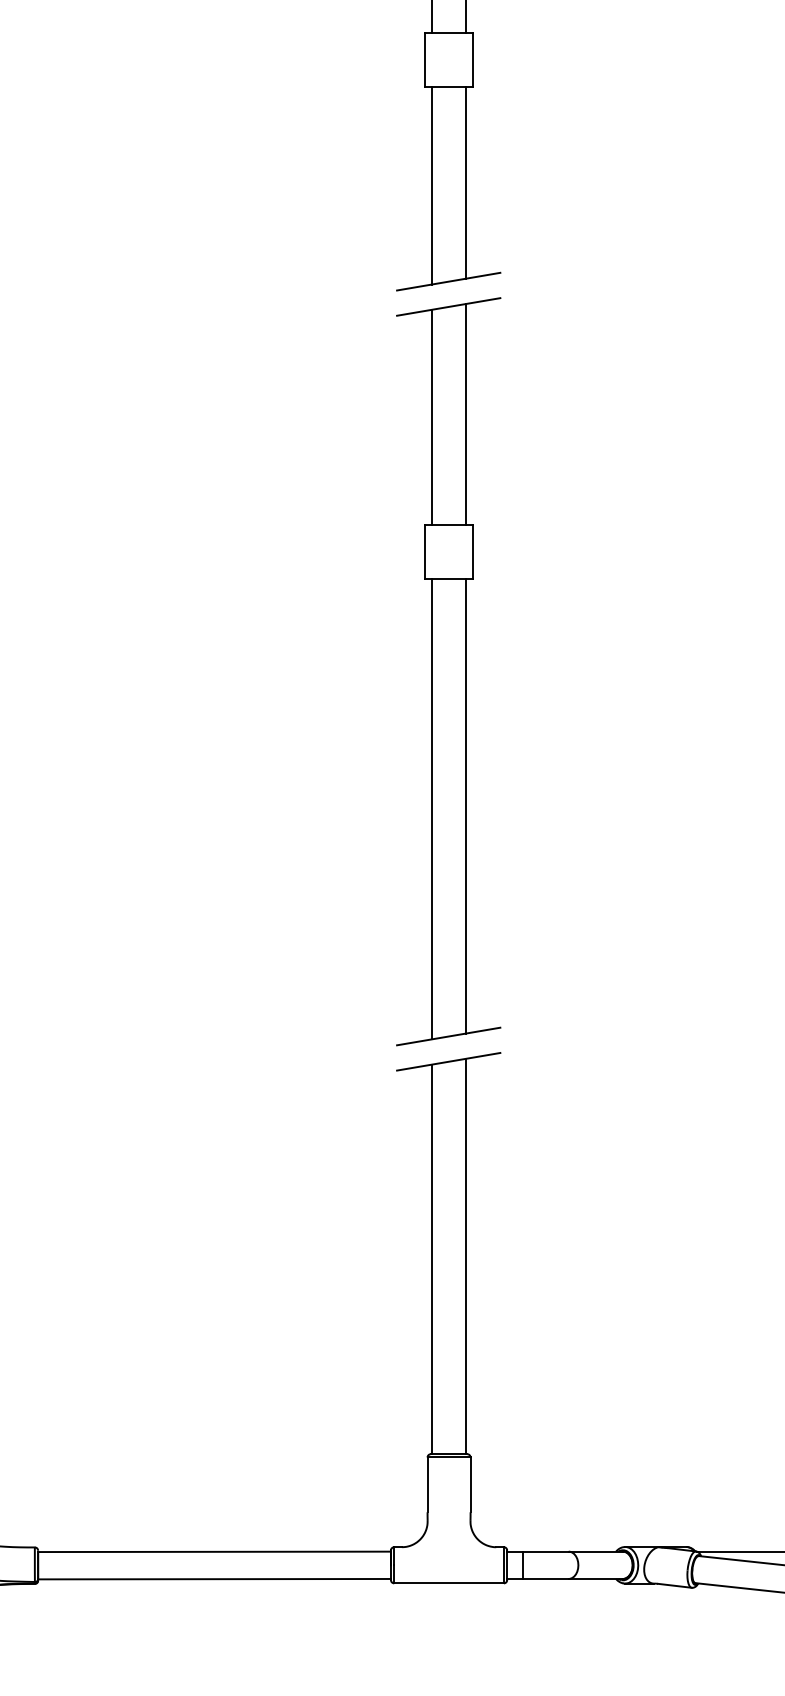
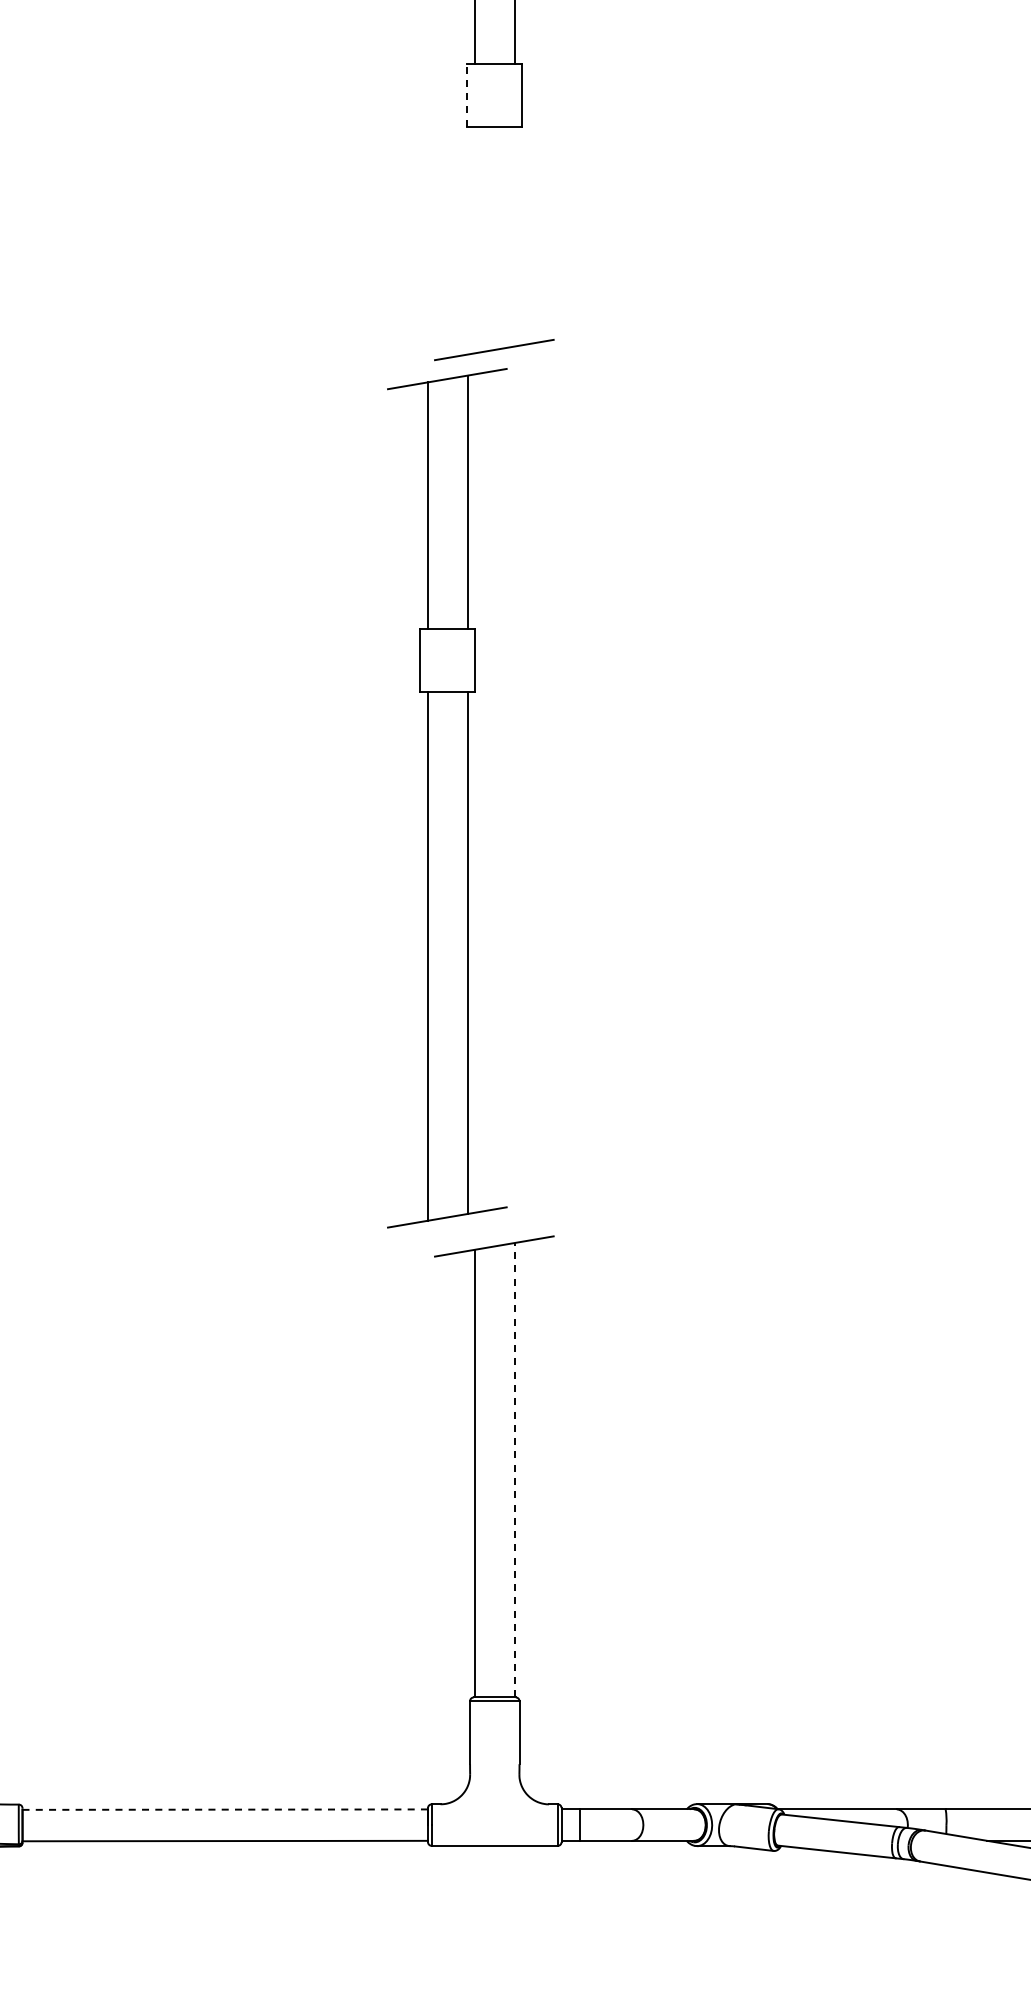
line: (425, 59) -> (467, 94), solid -> dashed
line: (466, 182) -> (514, 236), removed
line: (432, 185) -> (475, 239), removed
part: (448, 671) -> (447, 798), moved
line: (466, 1255) -> (514, 1469), solid -> dashed
line: (214, 1551) -> (225, 1809), solid -> dashed

